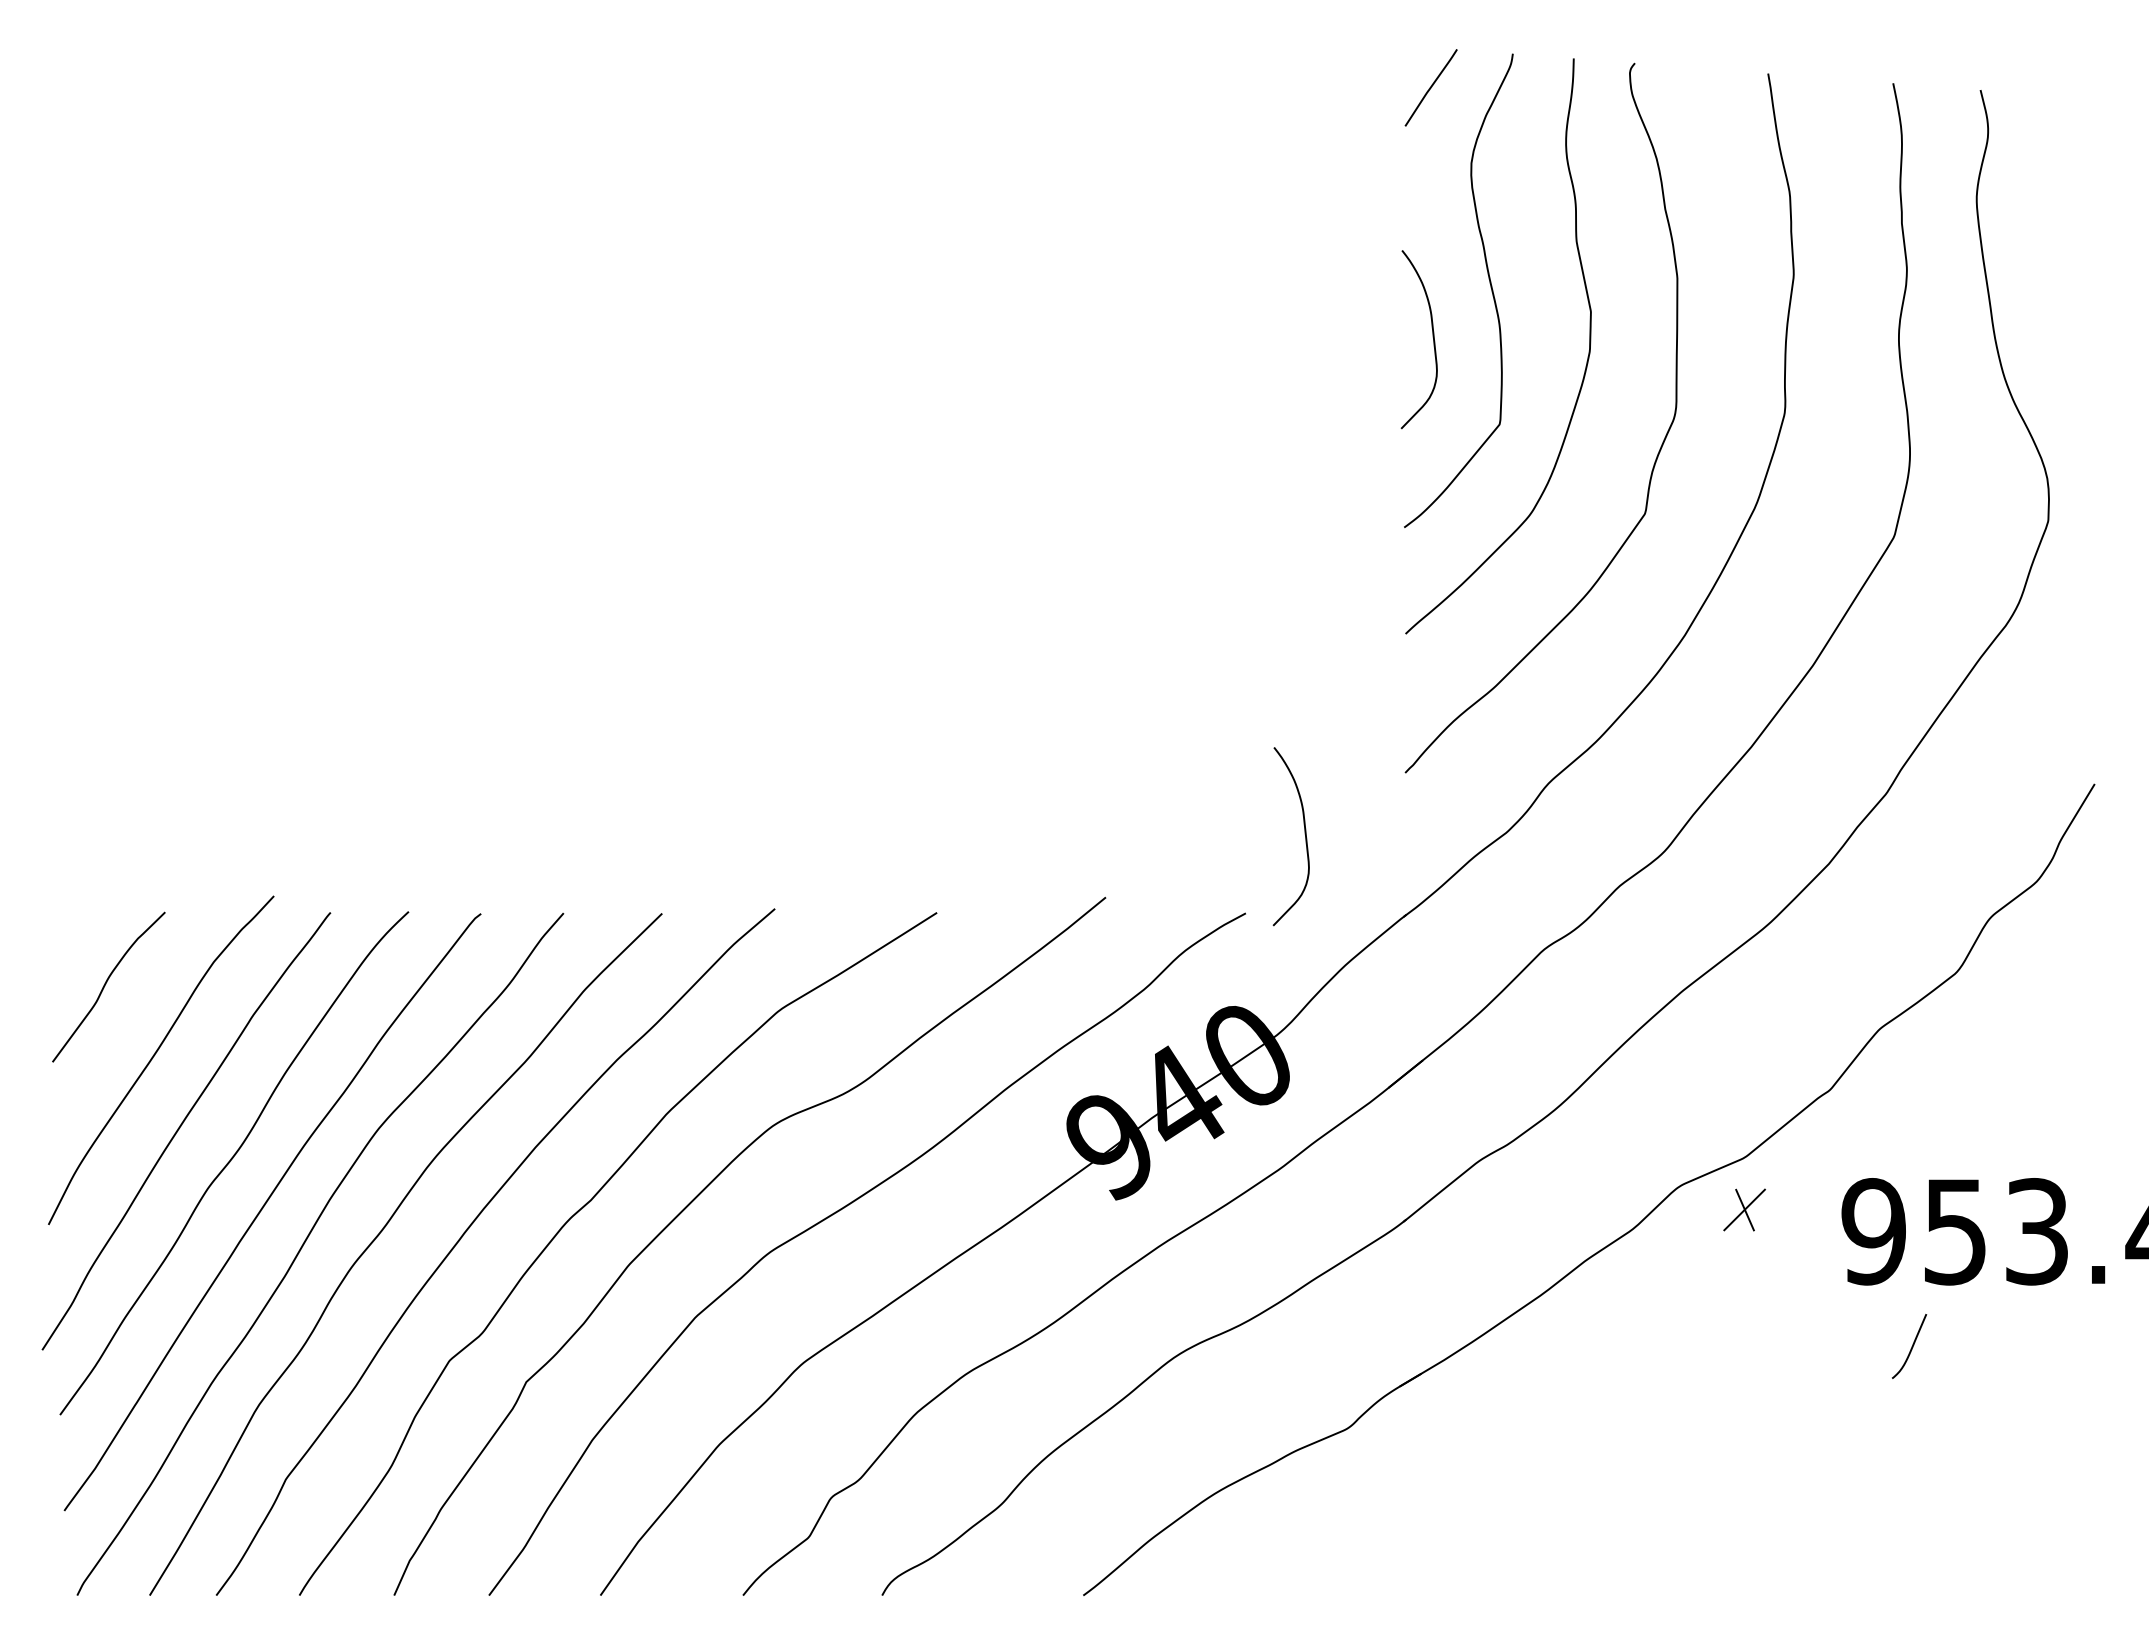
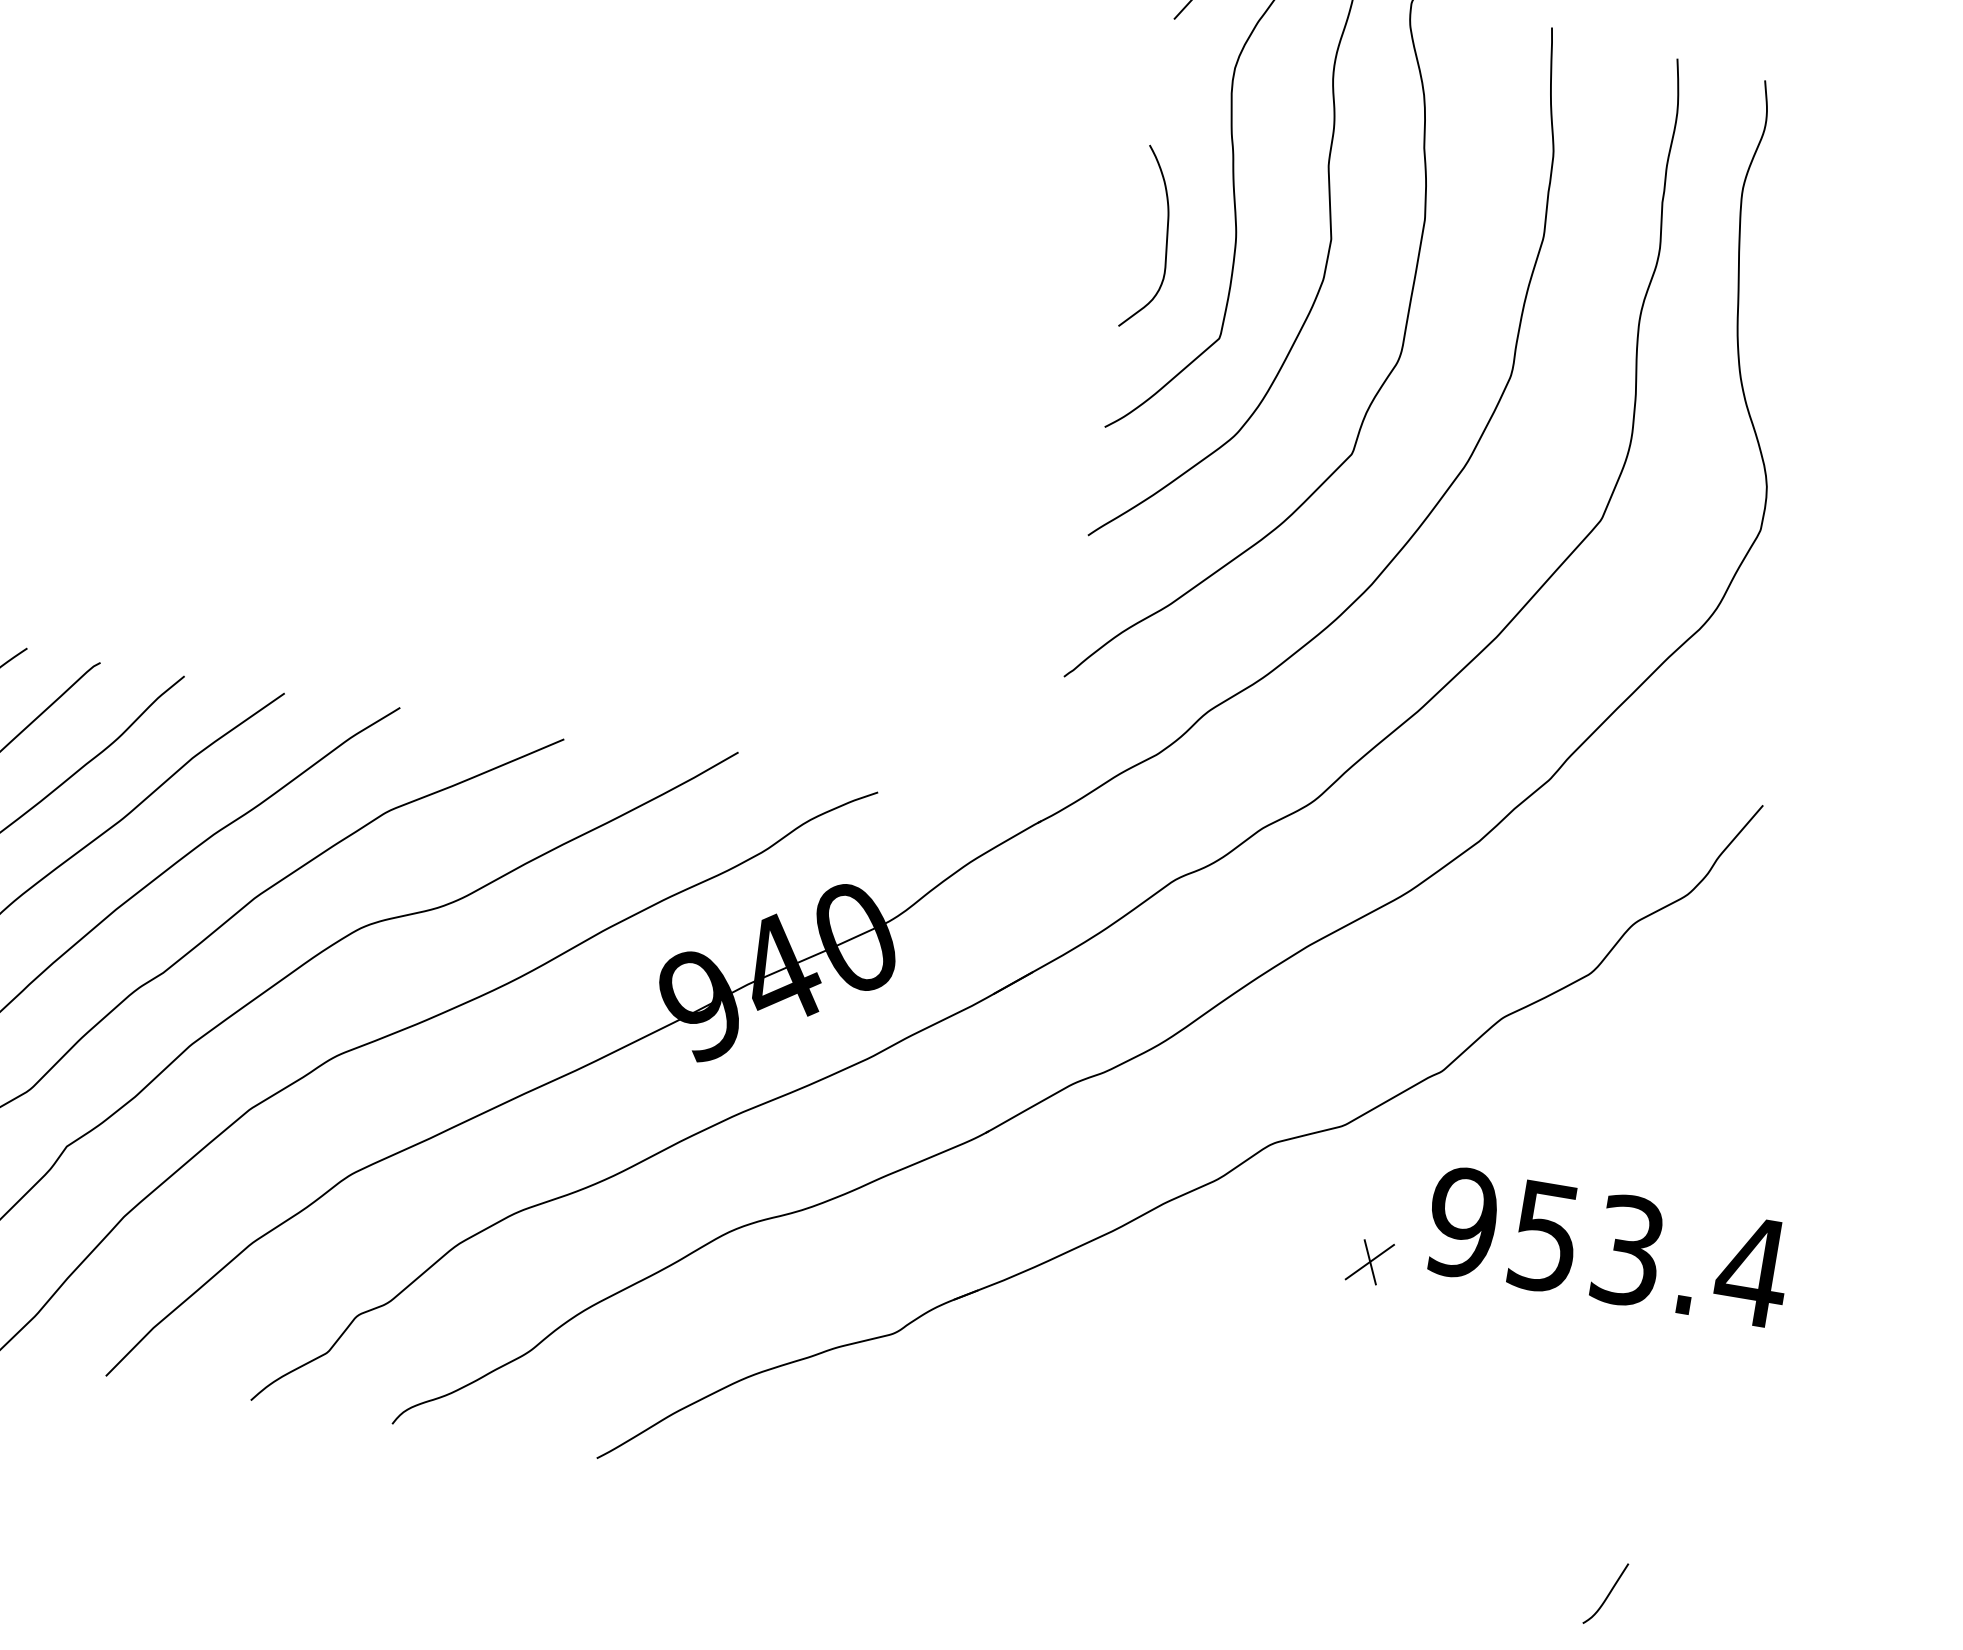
curve: (1304, 834) -> (951, 722), removed
part: (1744, 1209) -> (1369, 1261), moved
curve: (1911, 1346) -> (1607, 1594), moved

